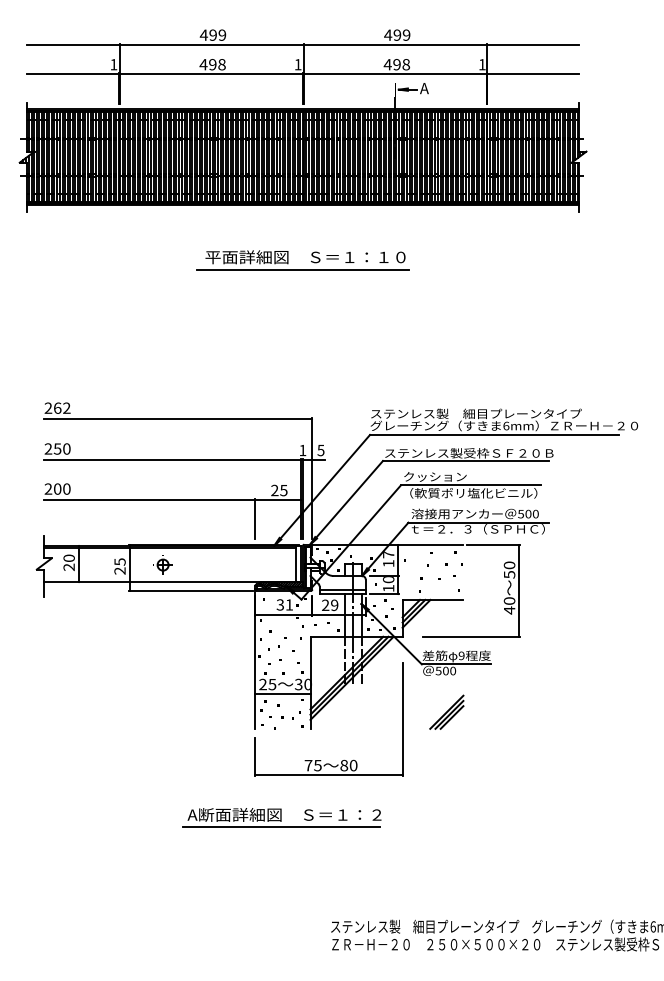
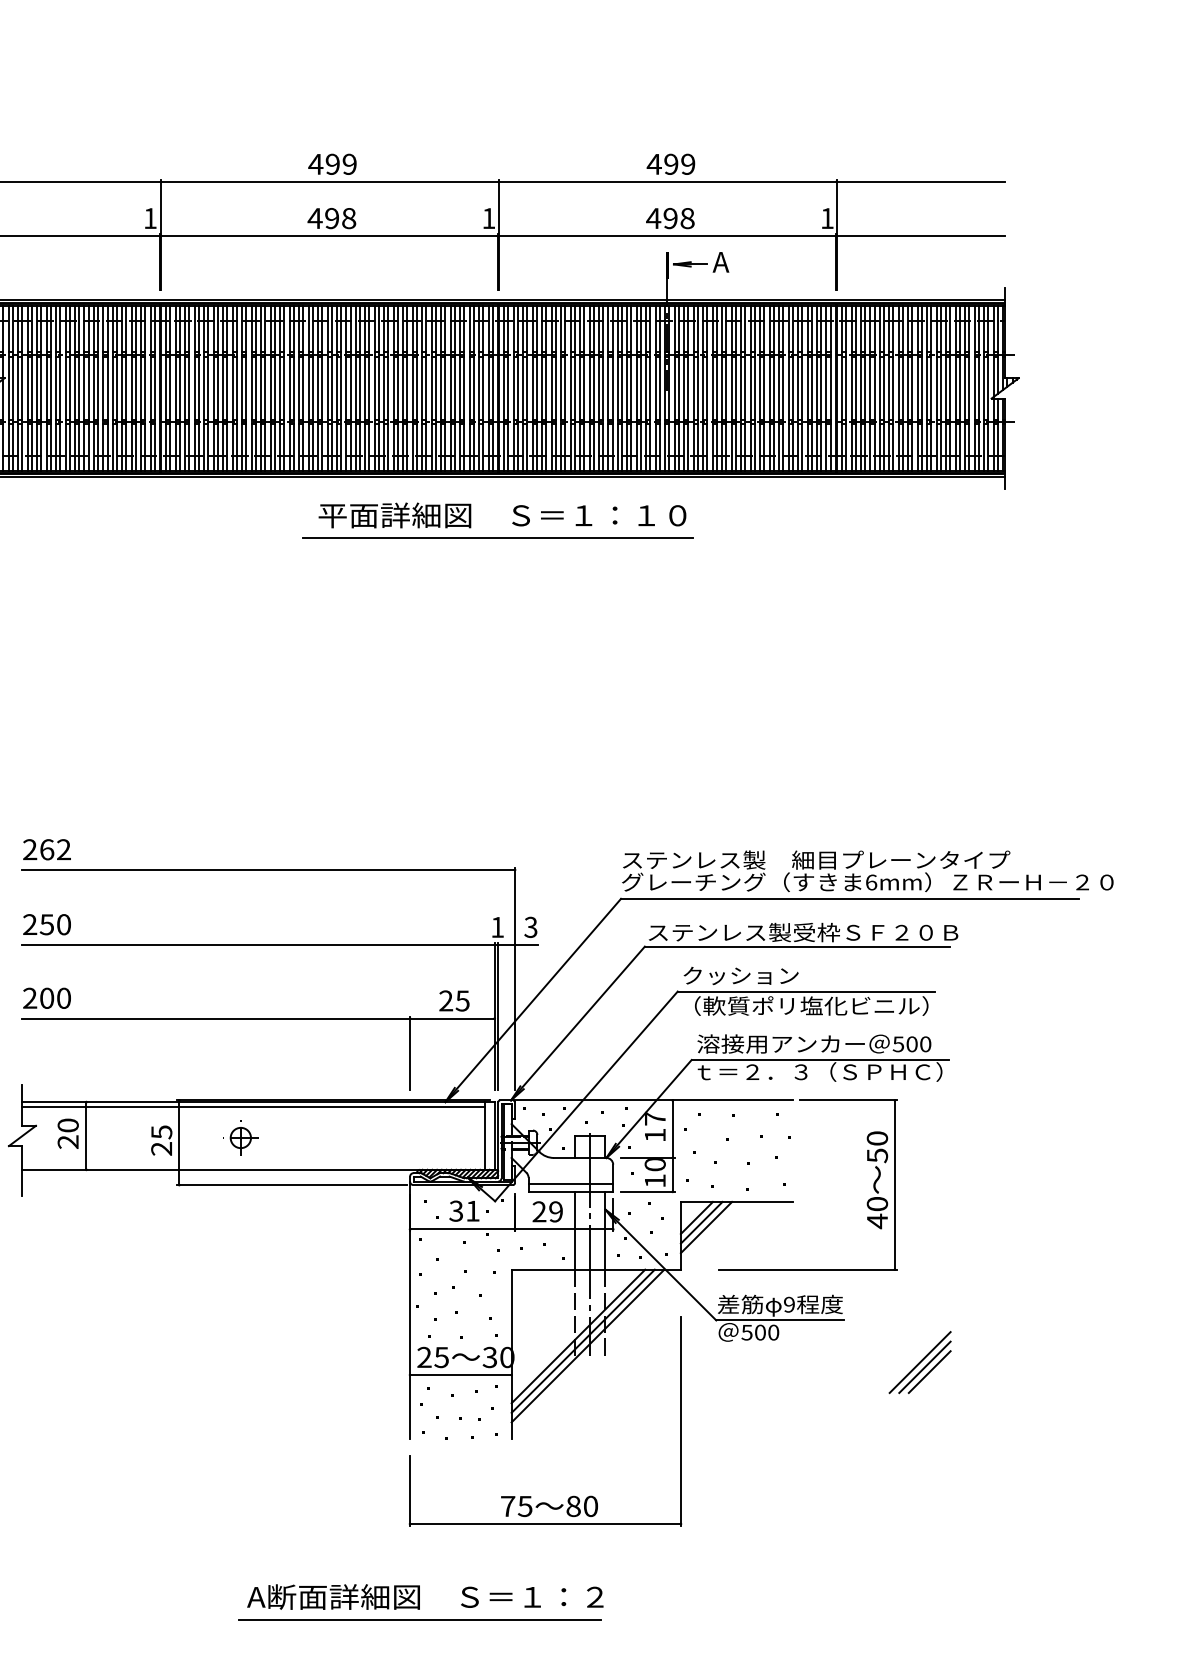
part: (311, 260) -> (513, 521), moved
text: (321, 449) -> (531, 925), 5 -> 3
part: (446, 711) -> (919, 1361), moved
part: (281, 817) -> (419, 1601), moved

